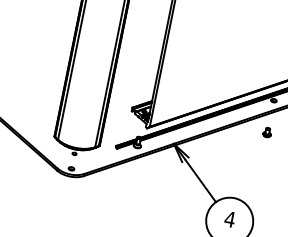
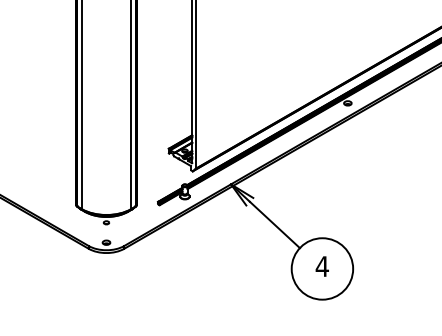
part: (267, 132) -> (347, 145), removed

